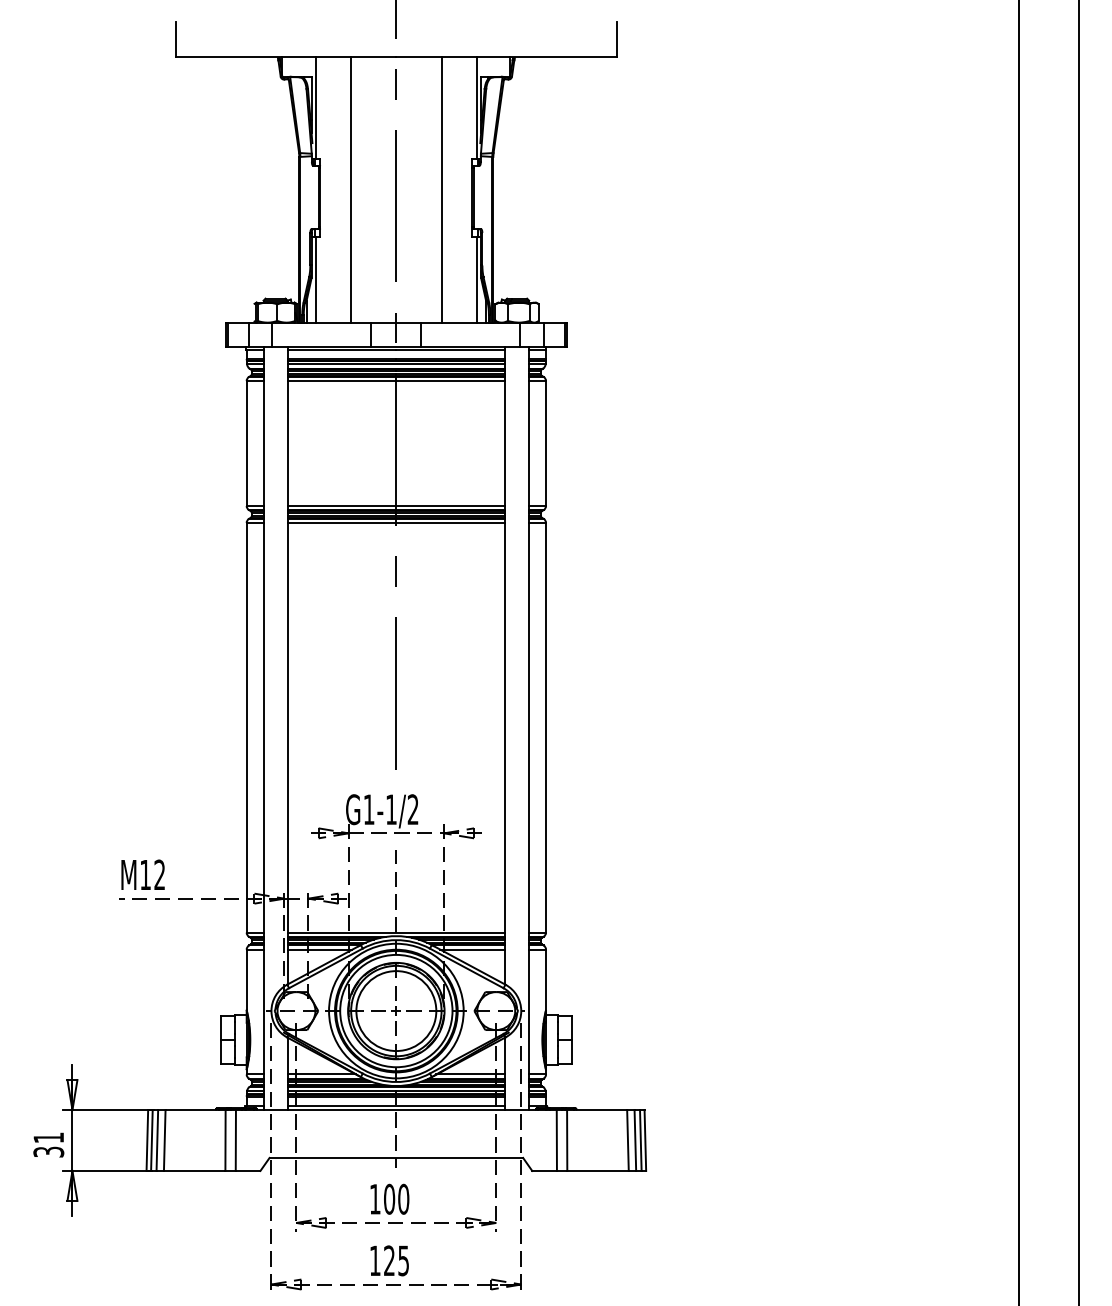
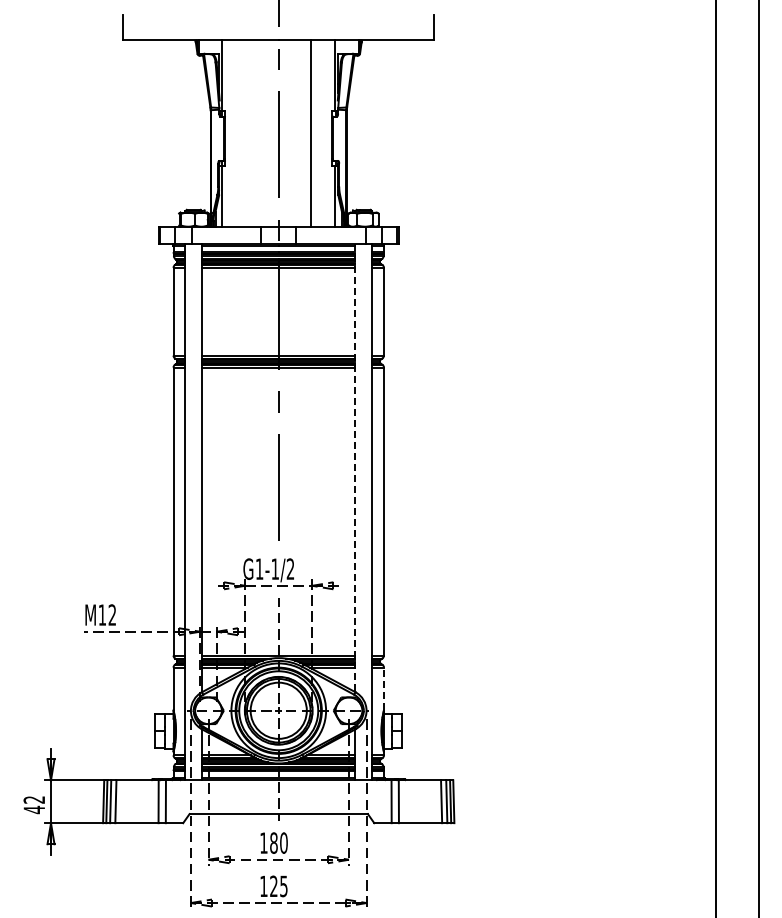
line: (350, 188) -> (246, 132), removed
line: (505, 666) -> (355, 468), solid -> dashed
line: (545, 979) -> (383, 688), solid -> dashed
text: (48, 1145) -> (34, 805), 31 -> 42
text: (388, 1198) -> (273, 842), 100 -> 180

